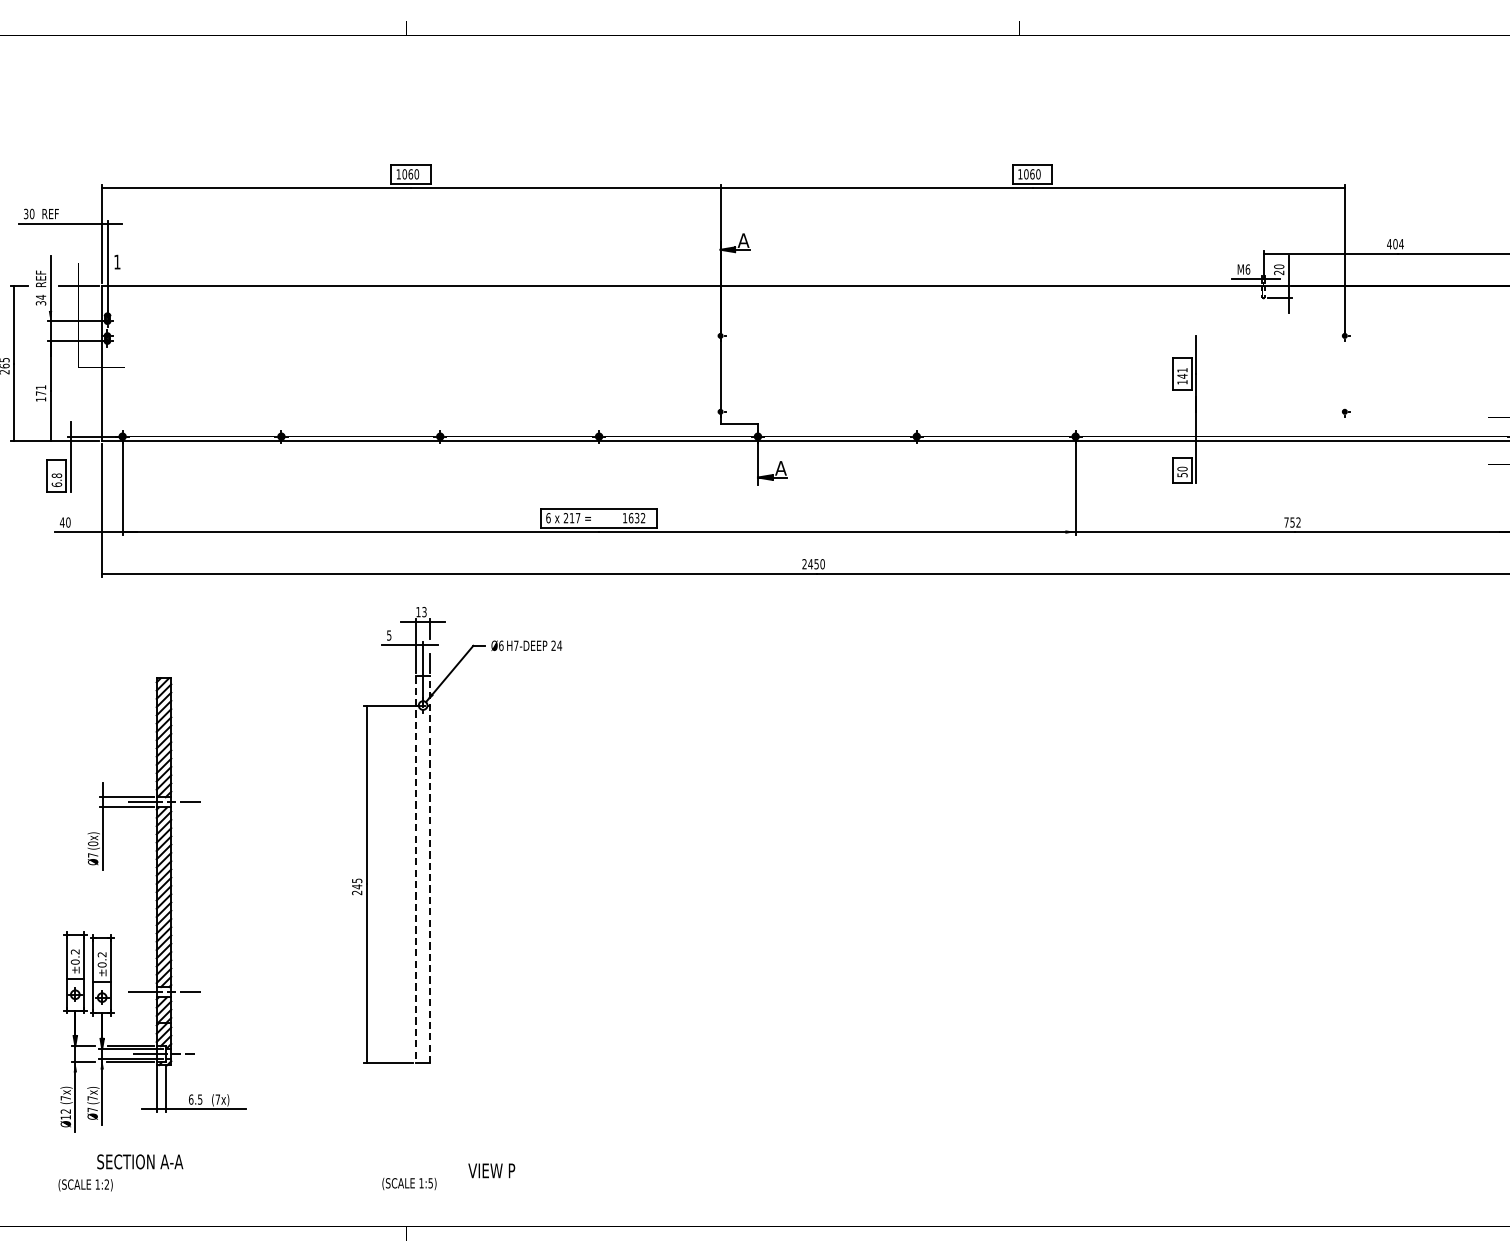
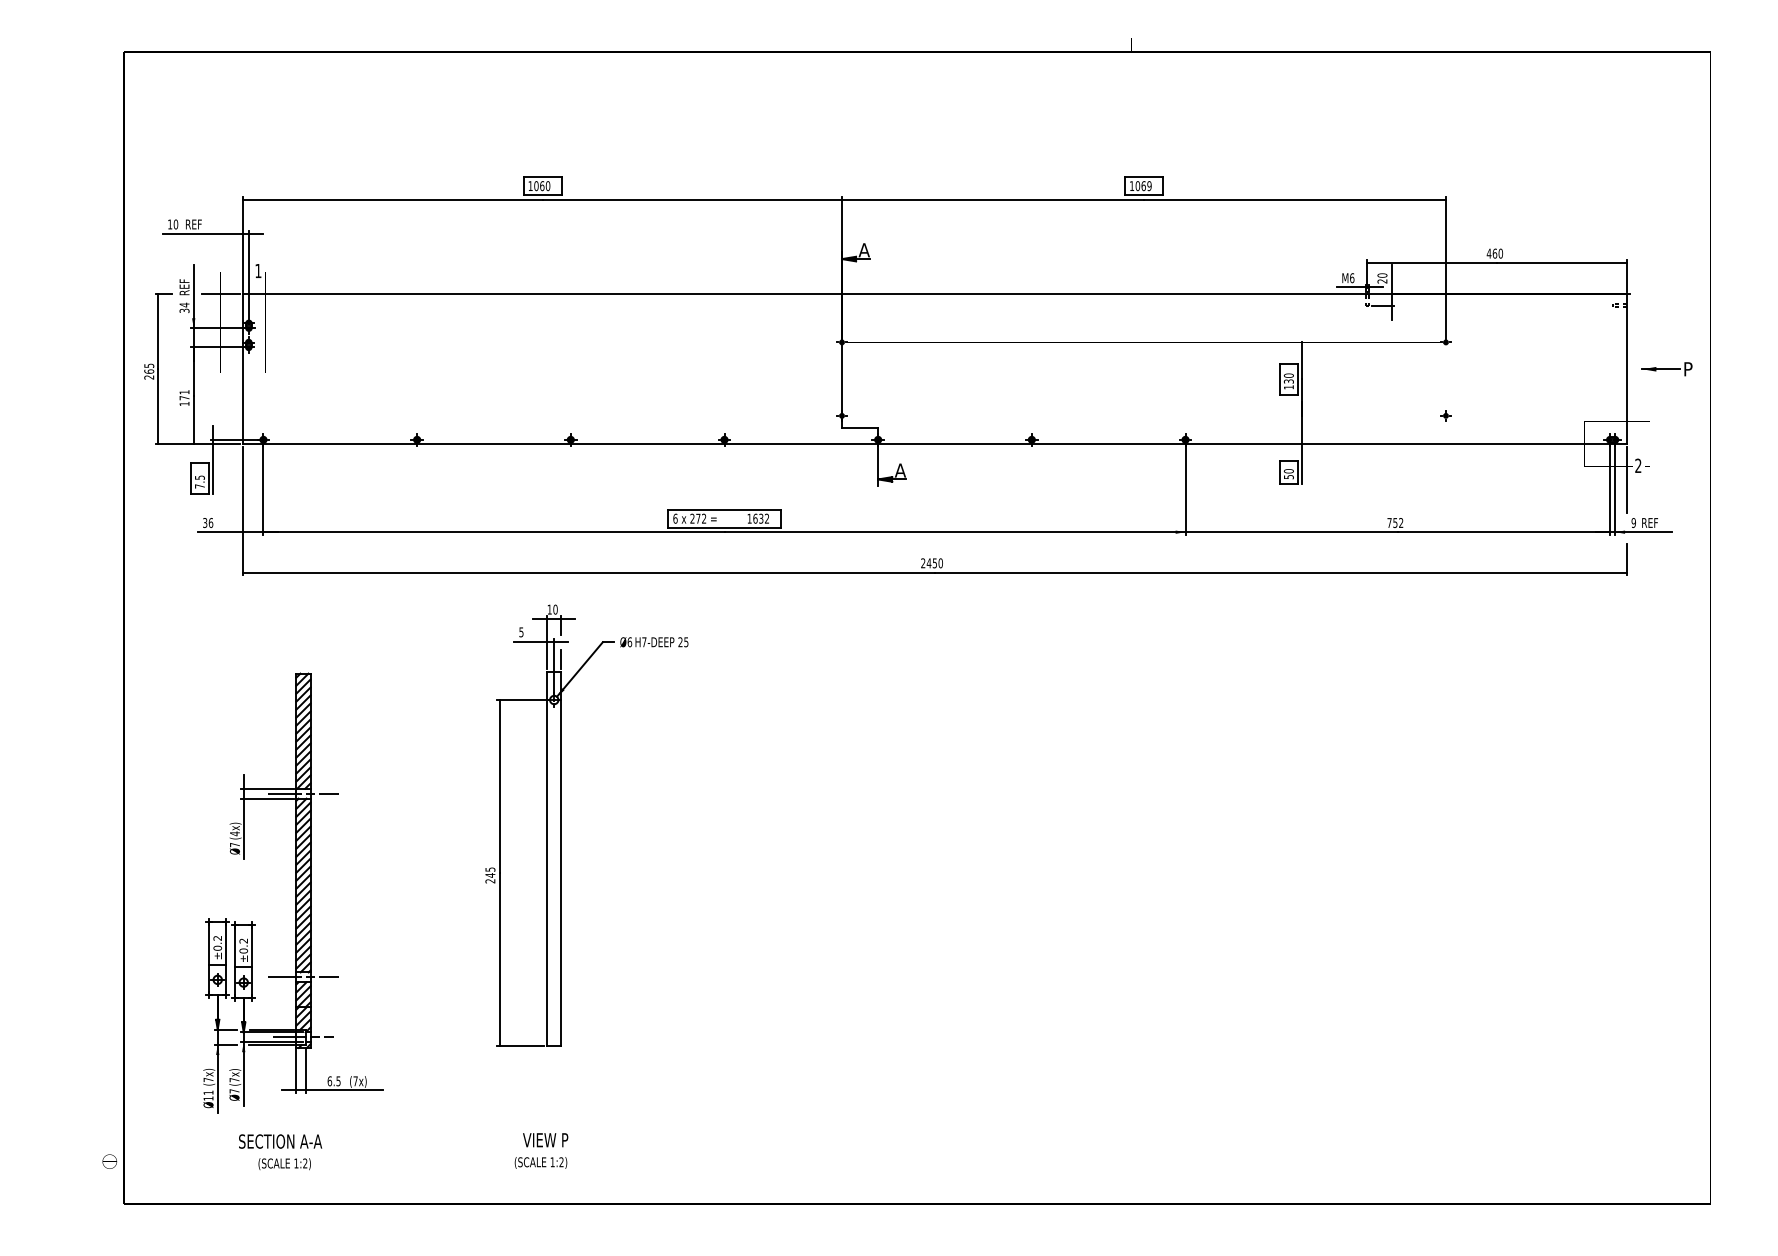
text: (1038, 174) -> (1149, 186), 1060 -> 1069
text: (26, 214) -> (170, 224), 30 -> 10
text: (1399, 243) -> (1498, 253), 404 -> 460
text: (1182, 373) -> (1288, 378), 141 -> 130
text: (56, 479) -> (199, 481), 6.8 -> 7.5
text: (575, 517) -> (701, 518), 217 -> 272
text: (64, 523) -> (207, 523), 40 -> 36
text: (424, 611) -> (555, 609), 13 -> 10
text: (559, 646) -> (686, 642), 24 -> 25
text: (92, 843) -> (234, 833), (0x) -> (4x)
line: (430, 869) -> (561, 858), dashed -> solid
line: (416, 870) -> (547, 859), dashed -> solid
text: (65, 1111) -> (208, 1092), Ø12 -> Ø11
text: (491, 1171) -> (545, 1140), moved
text: (430, 1183) -> (561, 1162), 1:5) -> 1:2)
text: (85, 1185) -> (284, 1164), moved

